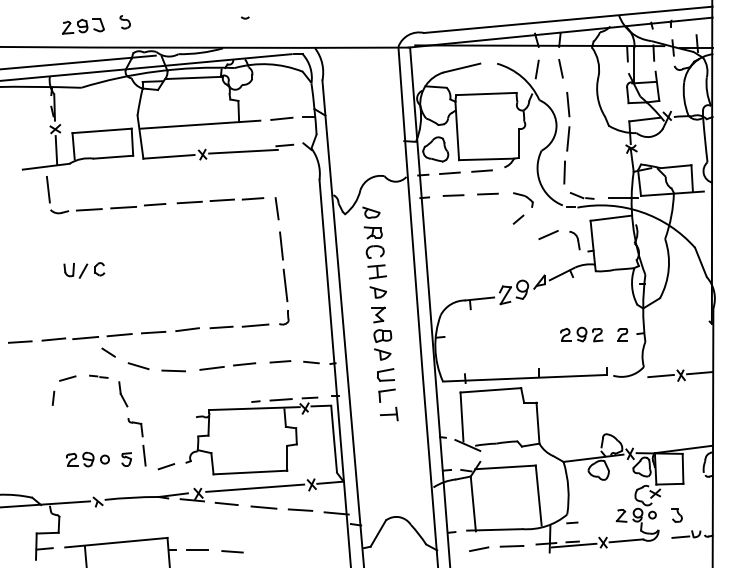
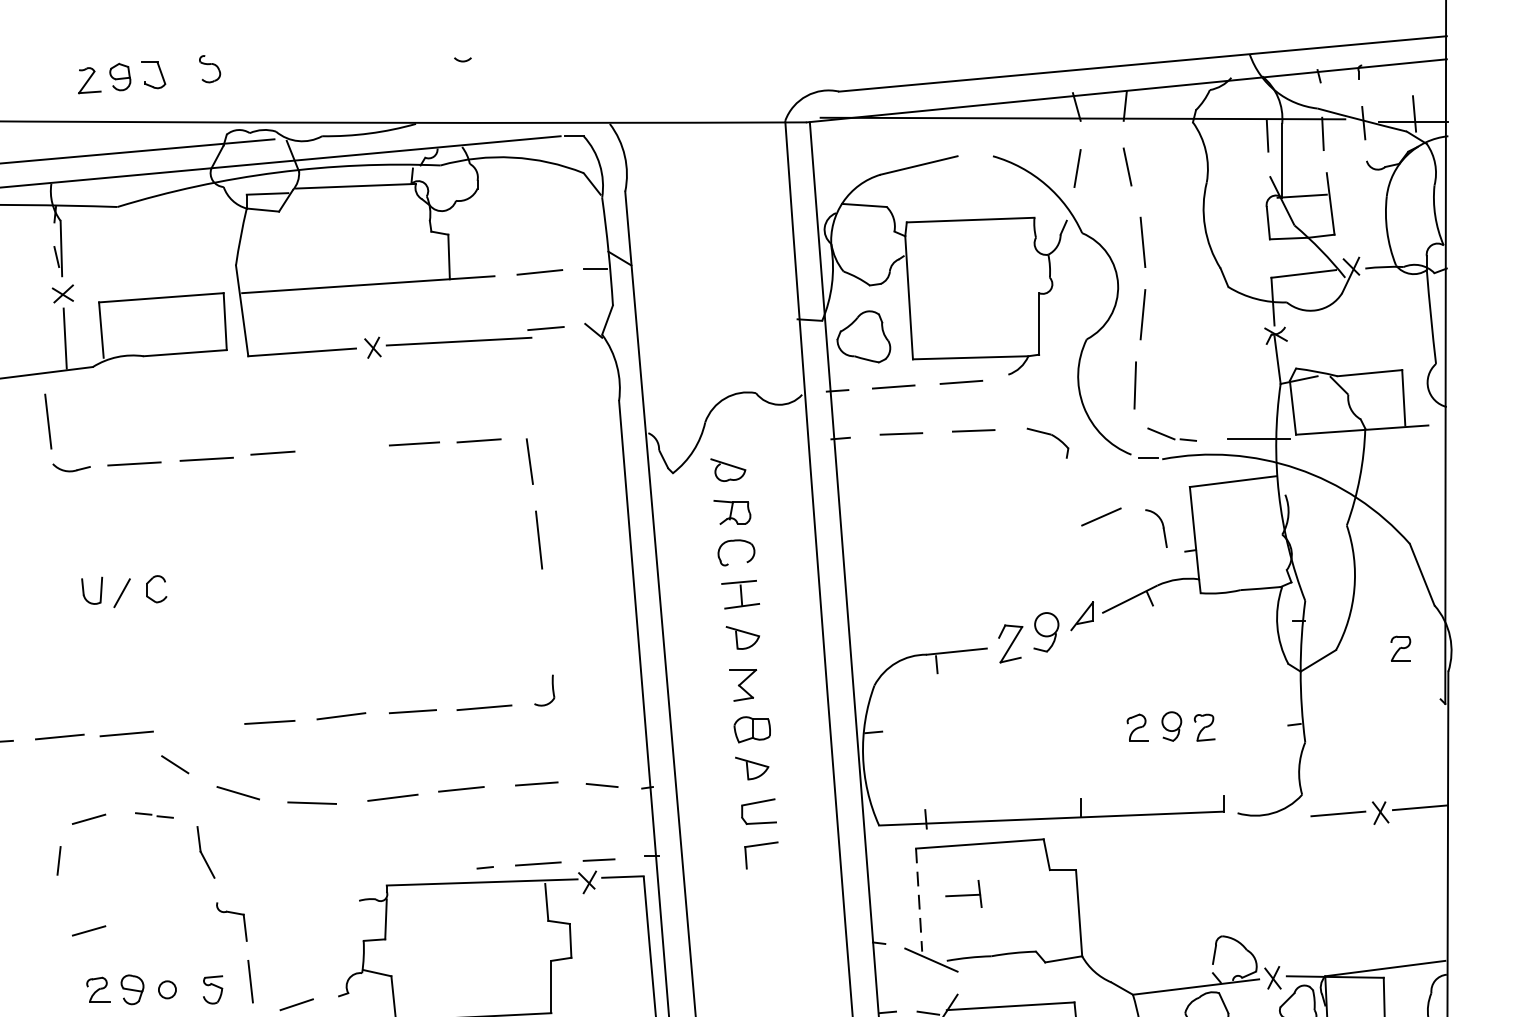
line: (189, 202) -> (345, 448), removed
line: (518, 219) -> (1038, 484), removed
line: (285, 285) -> (547, 623), removed
part: (622, 334) -> (1400, 648), moved
line: (119, 335) -> (197, 728), removed
part: (389, 413) -> (964, 892), moved
line: (462, 416) -> (920, 899), solid -> dashed
line: (67, 431) -> (88, 930), added

